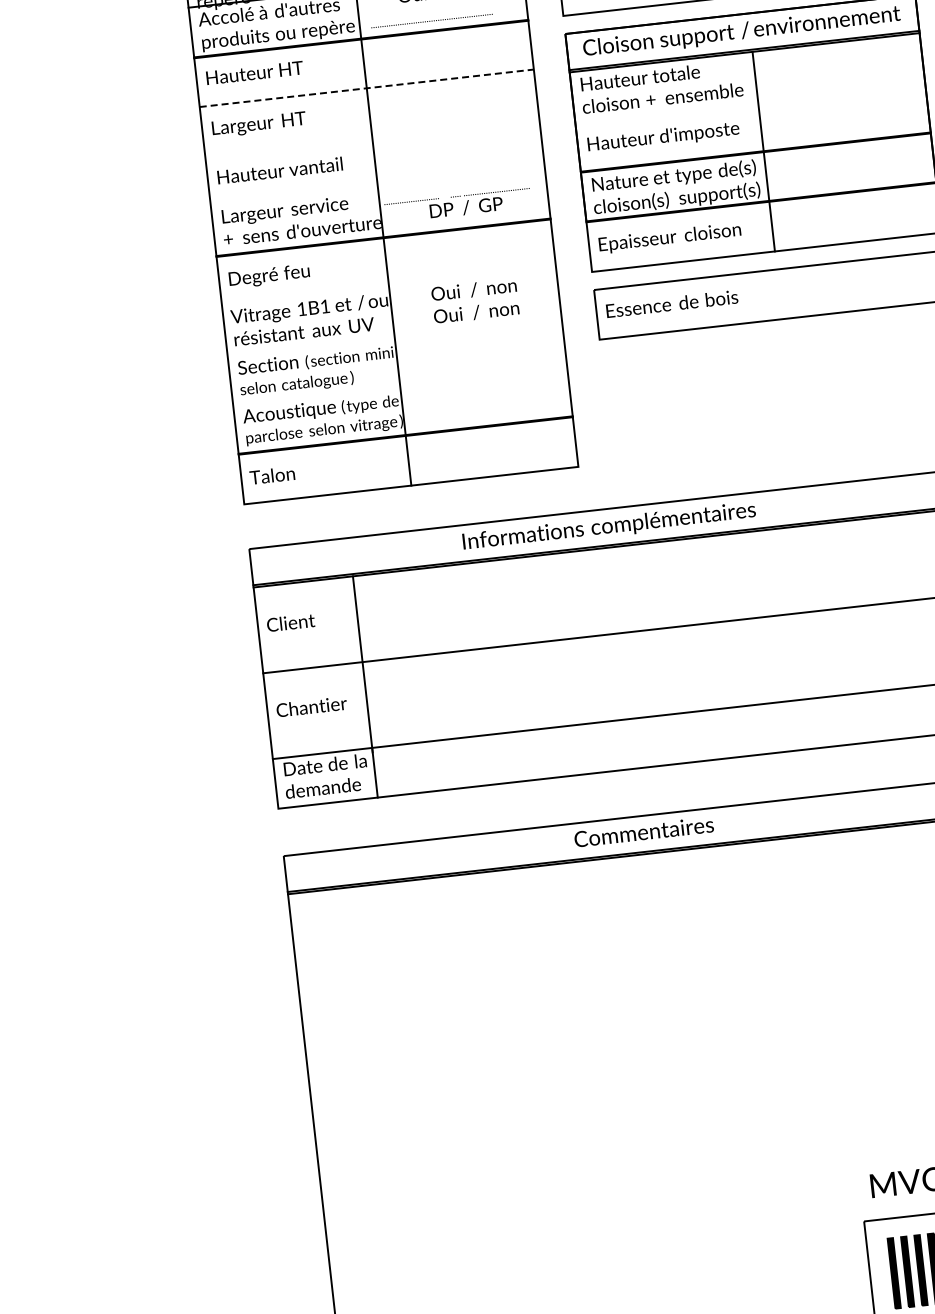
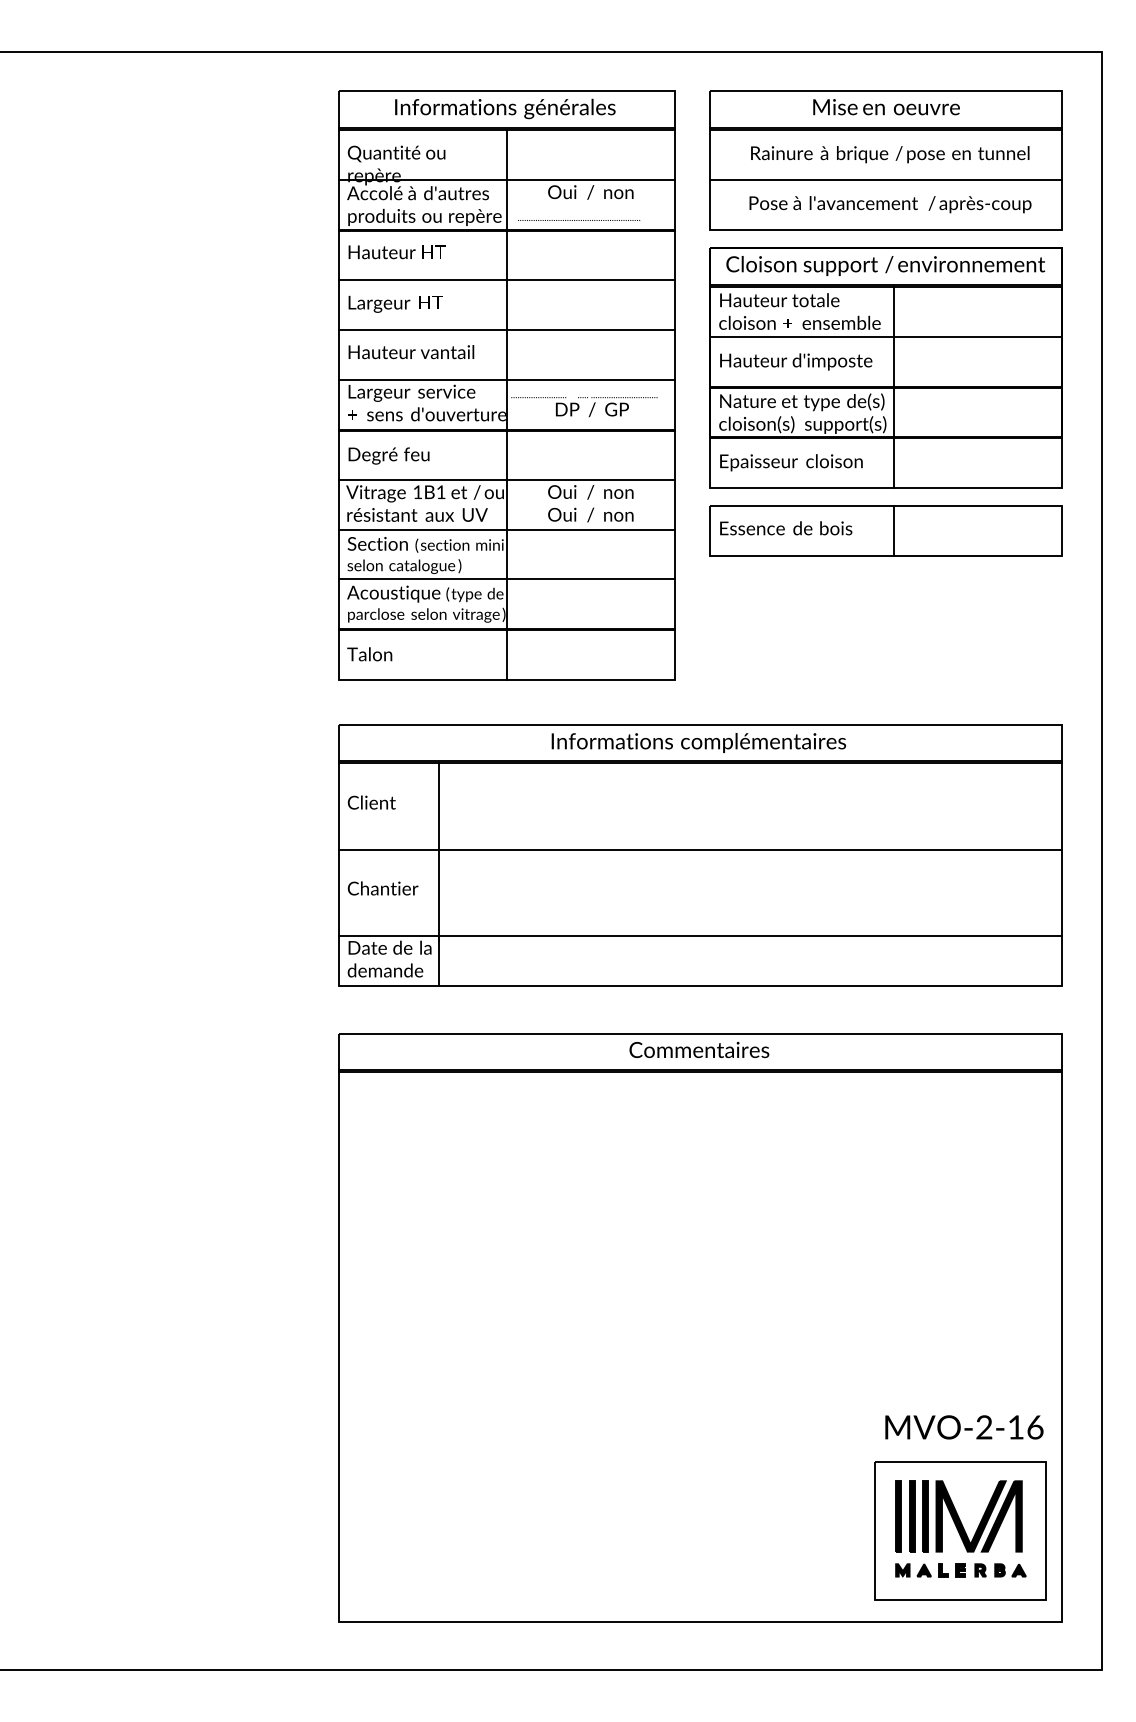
line: (367, 88) -> (507, 280), dashed -> solid
line: (750, 102) -> (886, 336), added
line: (372, 137) -> (506, 329), added
line: (377, 187) -> (506, 379), added
line: (388, 286) -> (506, 479), added
line: (780, 294) -> (894, 530), added
line: (394, 336) -> (506, 529), added
line: (399, 384) -> (506, 578), added

